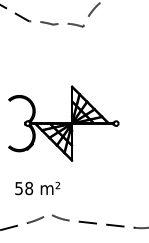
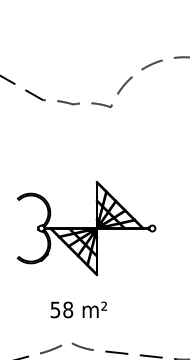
text: (37, 188) -> (78, 309), moved

